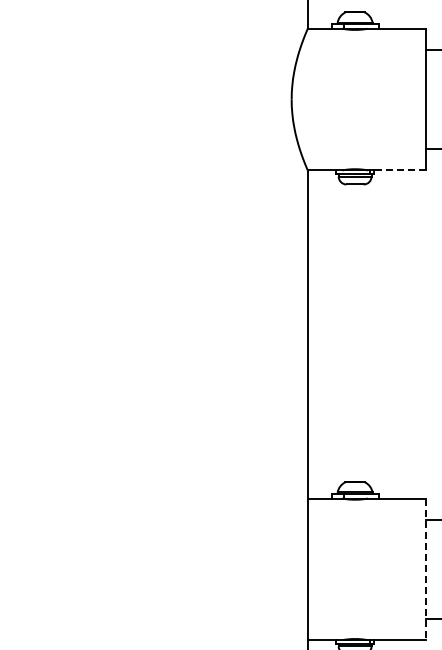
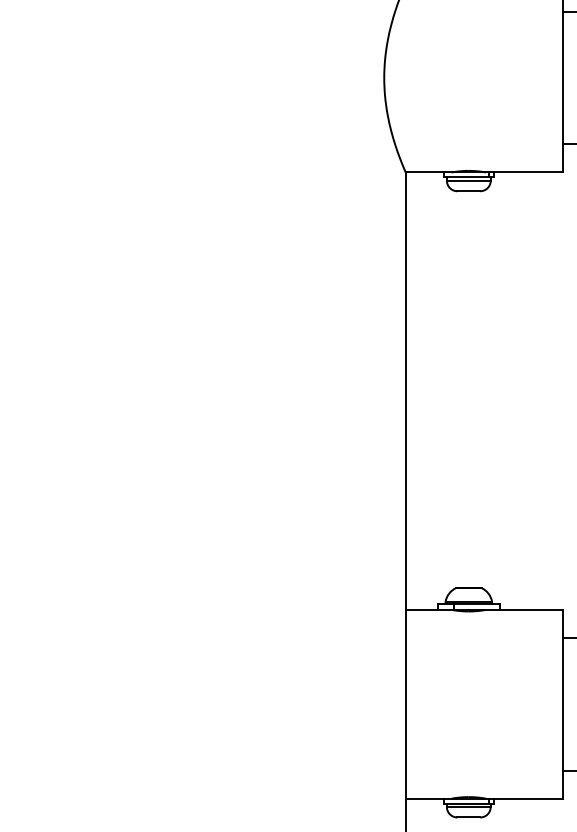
line: (399, 170) -> (527, 172), dashed -> solid
line: (425, 569) -> (562, 704), dashed -> solid

